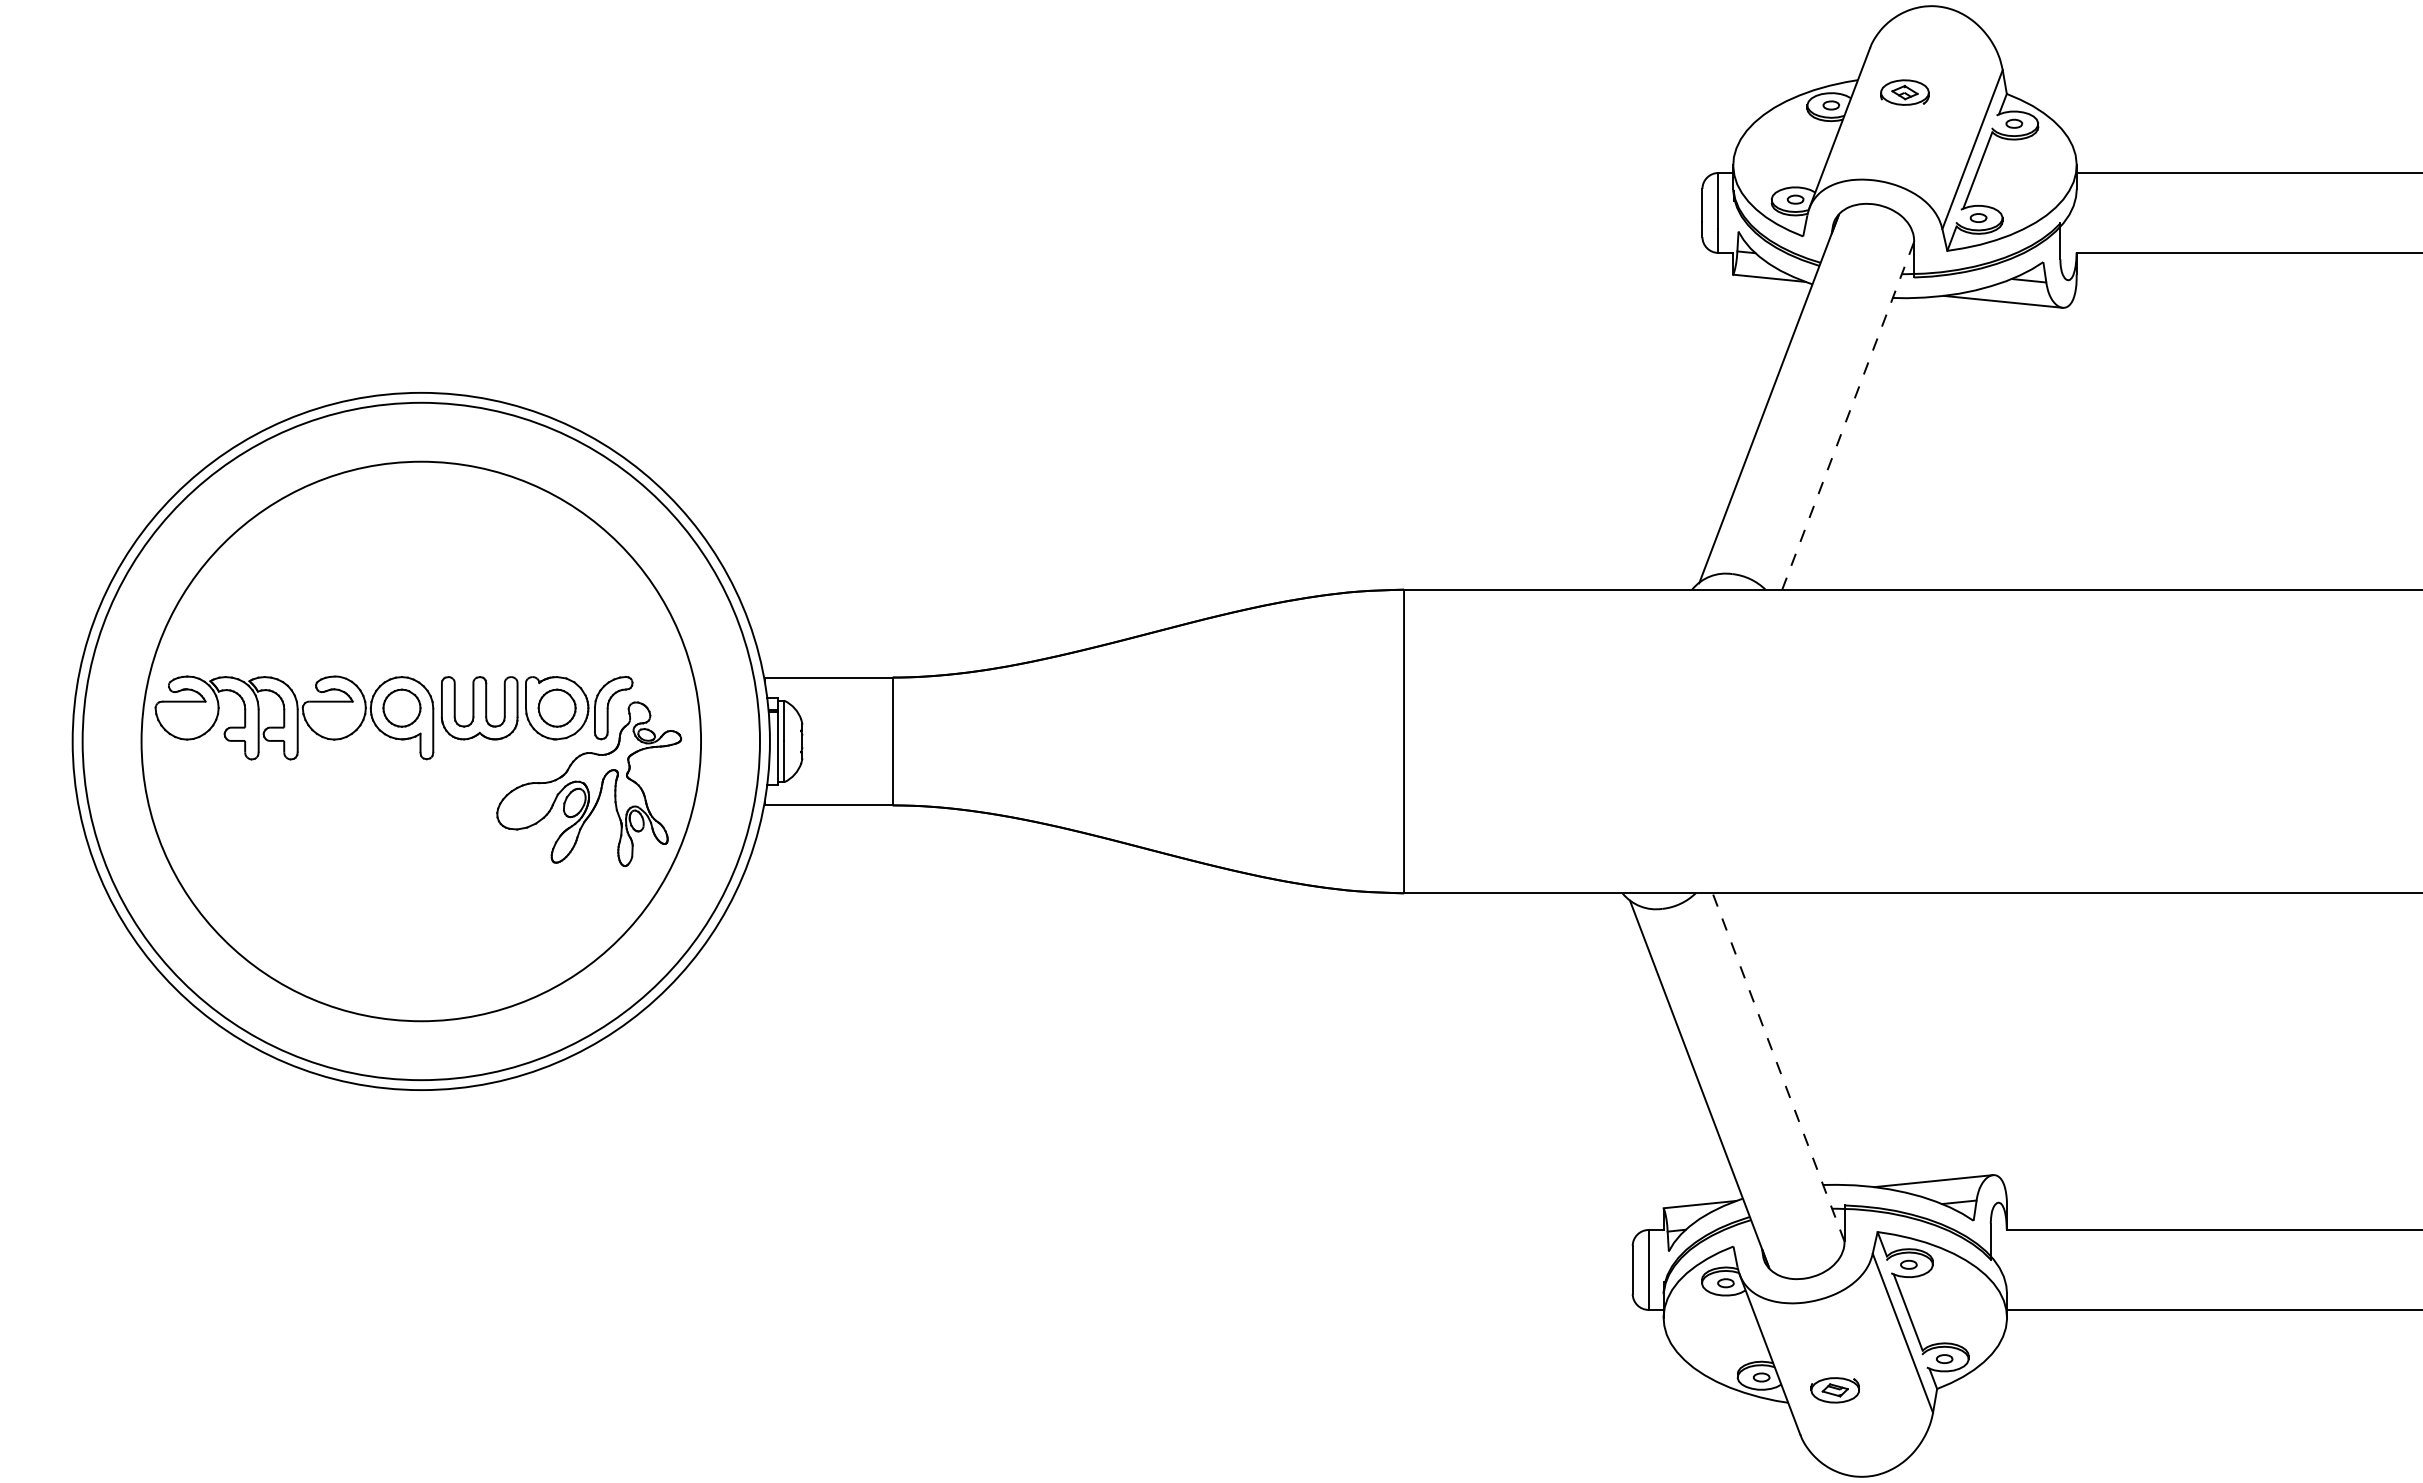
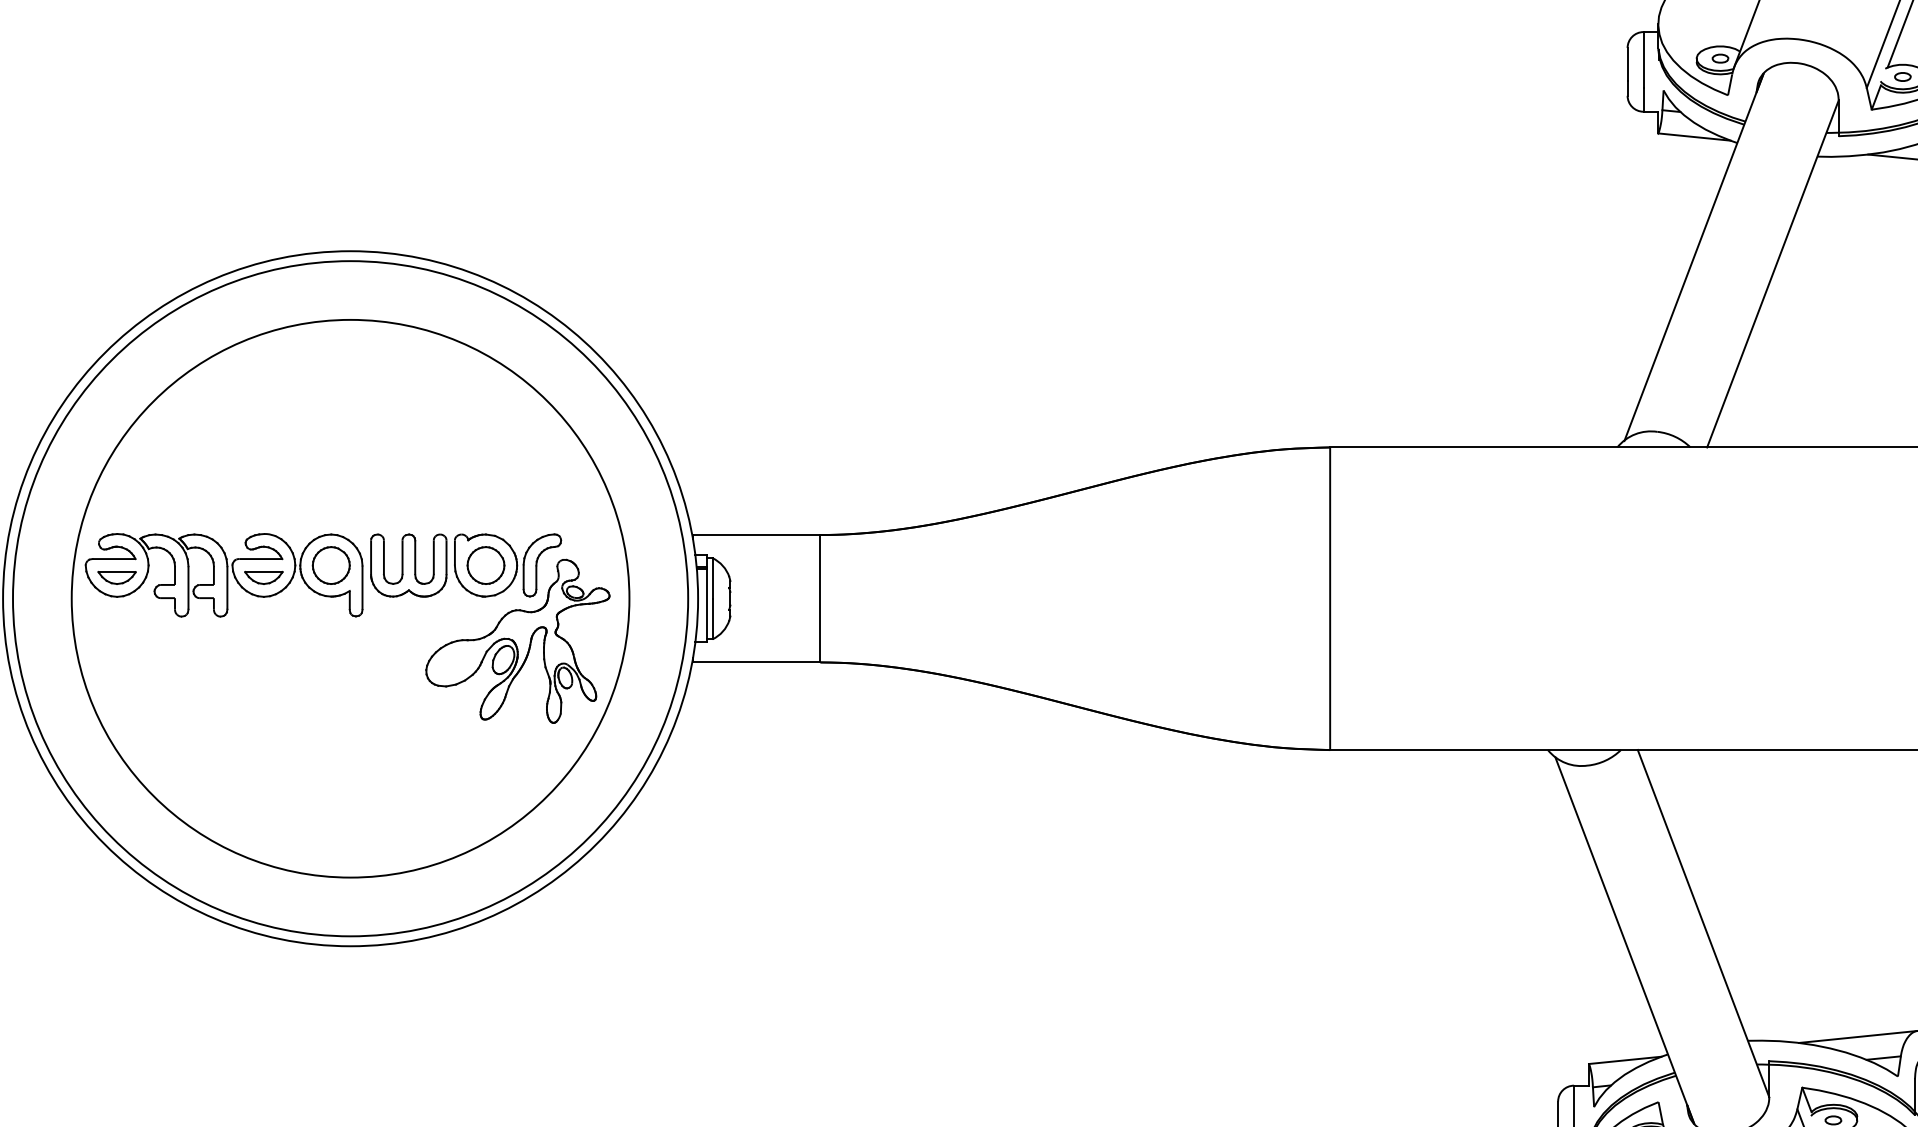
line: (1848, 415) -> (1773, 273), dashed -> solid
part: (186, 720) -> (116, 577), added
part: (334, 720) -> (264, 577), added
line: (1778, 1066) -> (1703, 922), dashed -> solid

